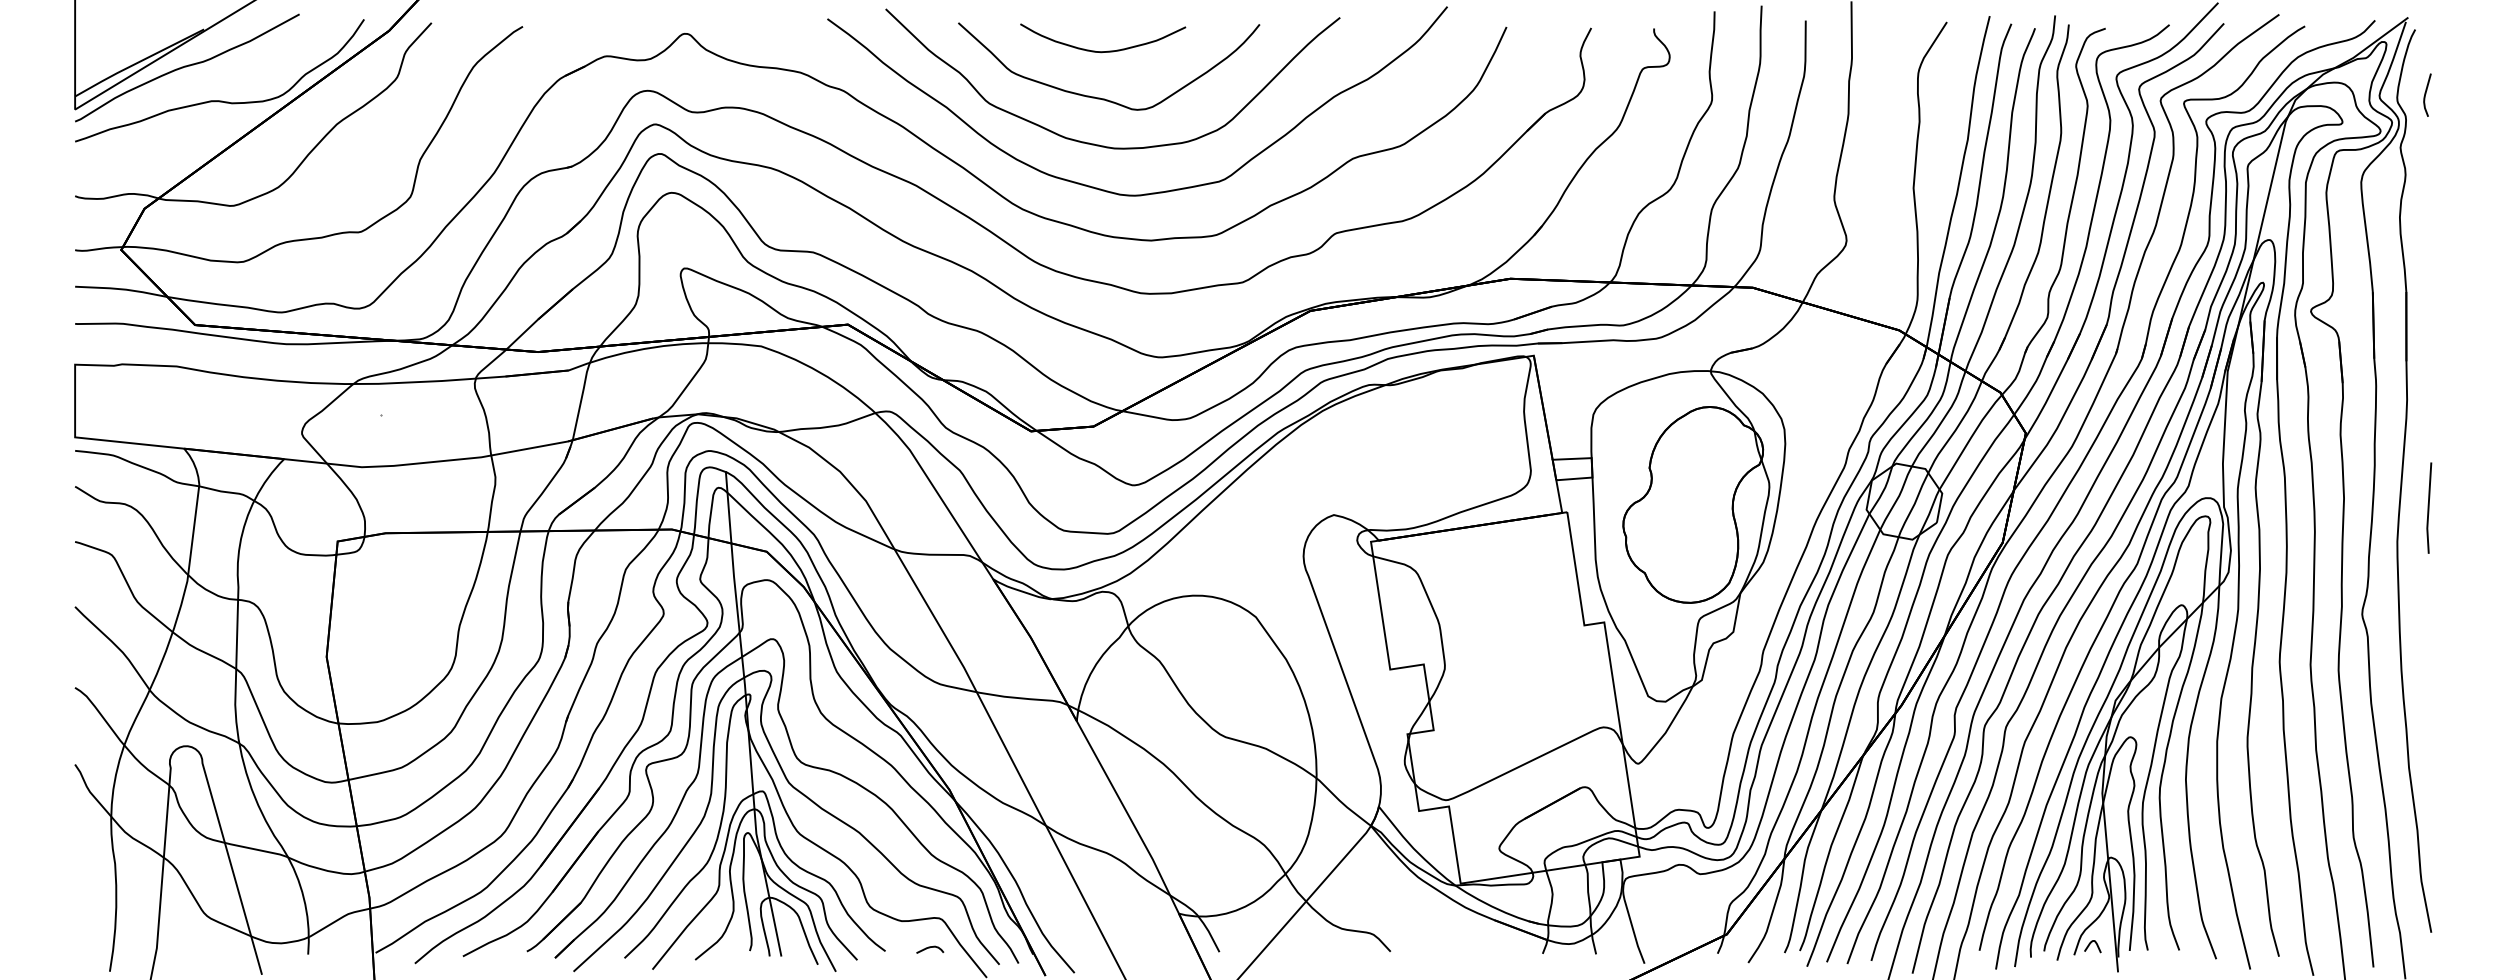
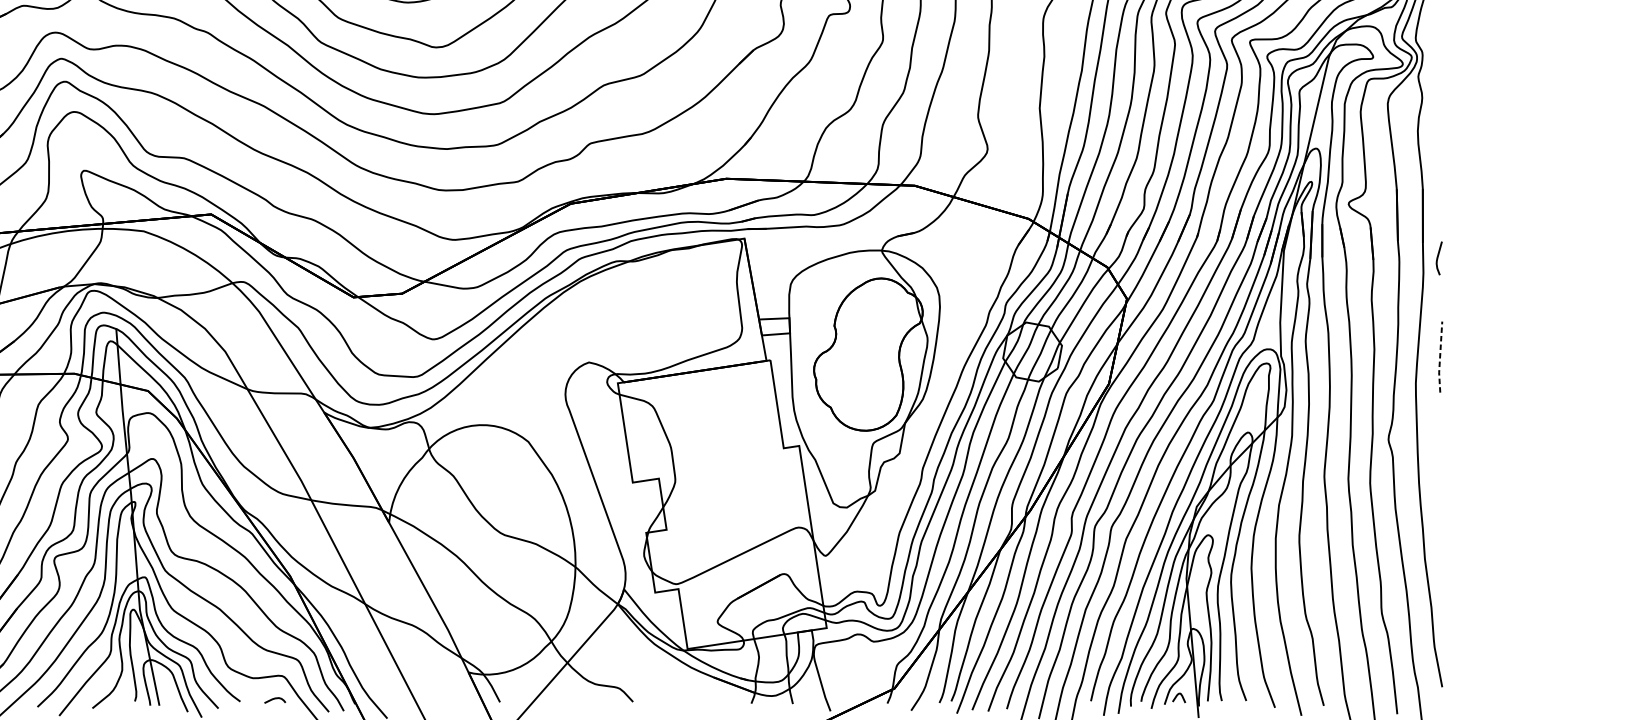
curve: (2426, 94) -> (1438, 257), moved
line: (2428, 508) -> (1440, 357), solid -> dashed

